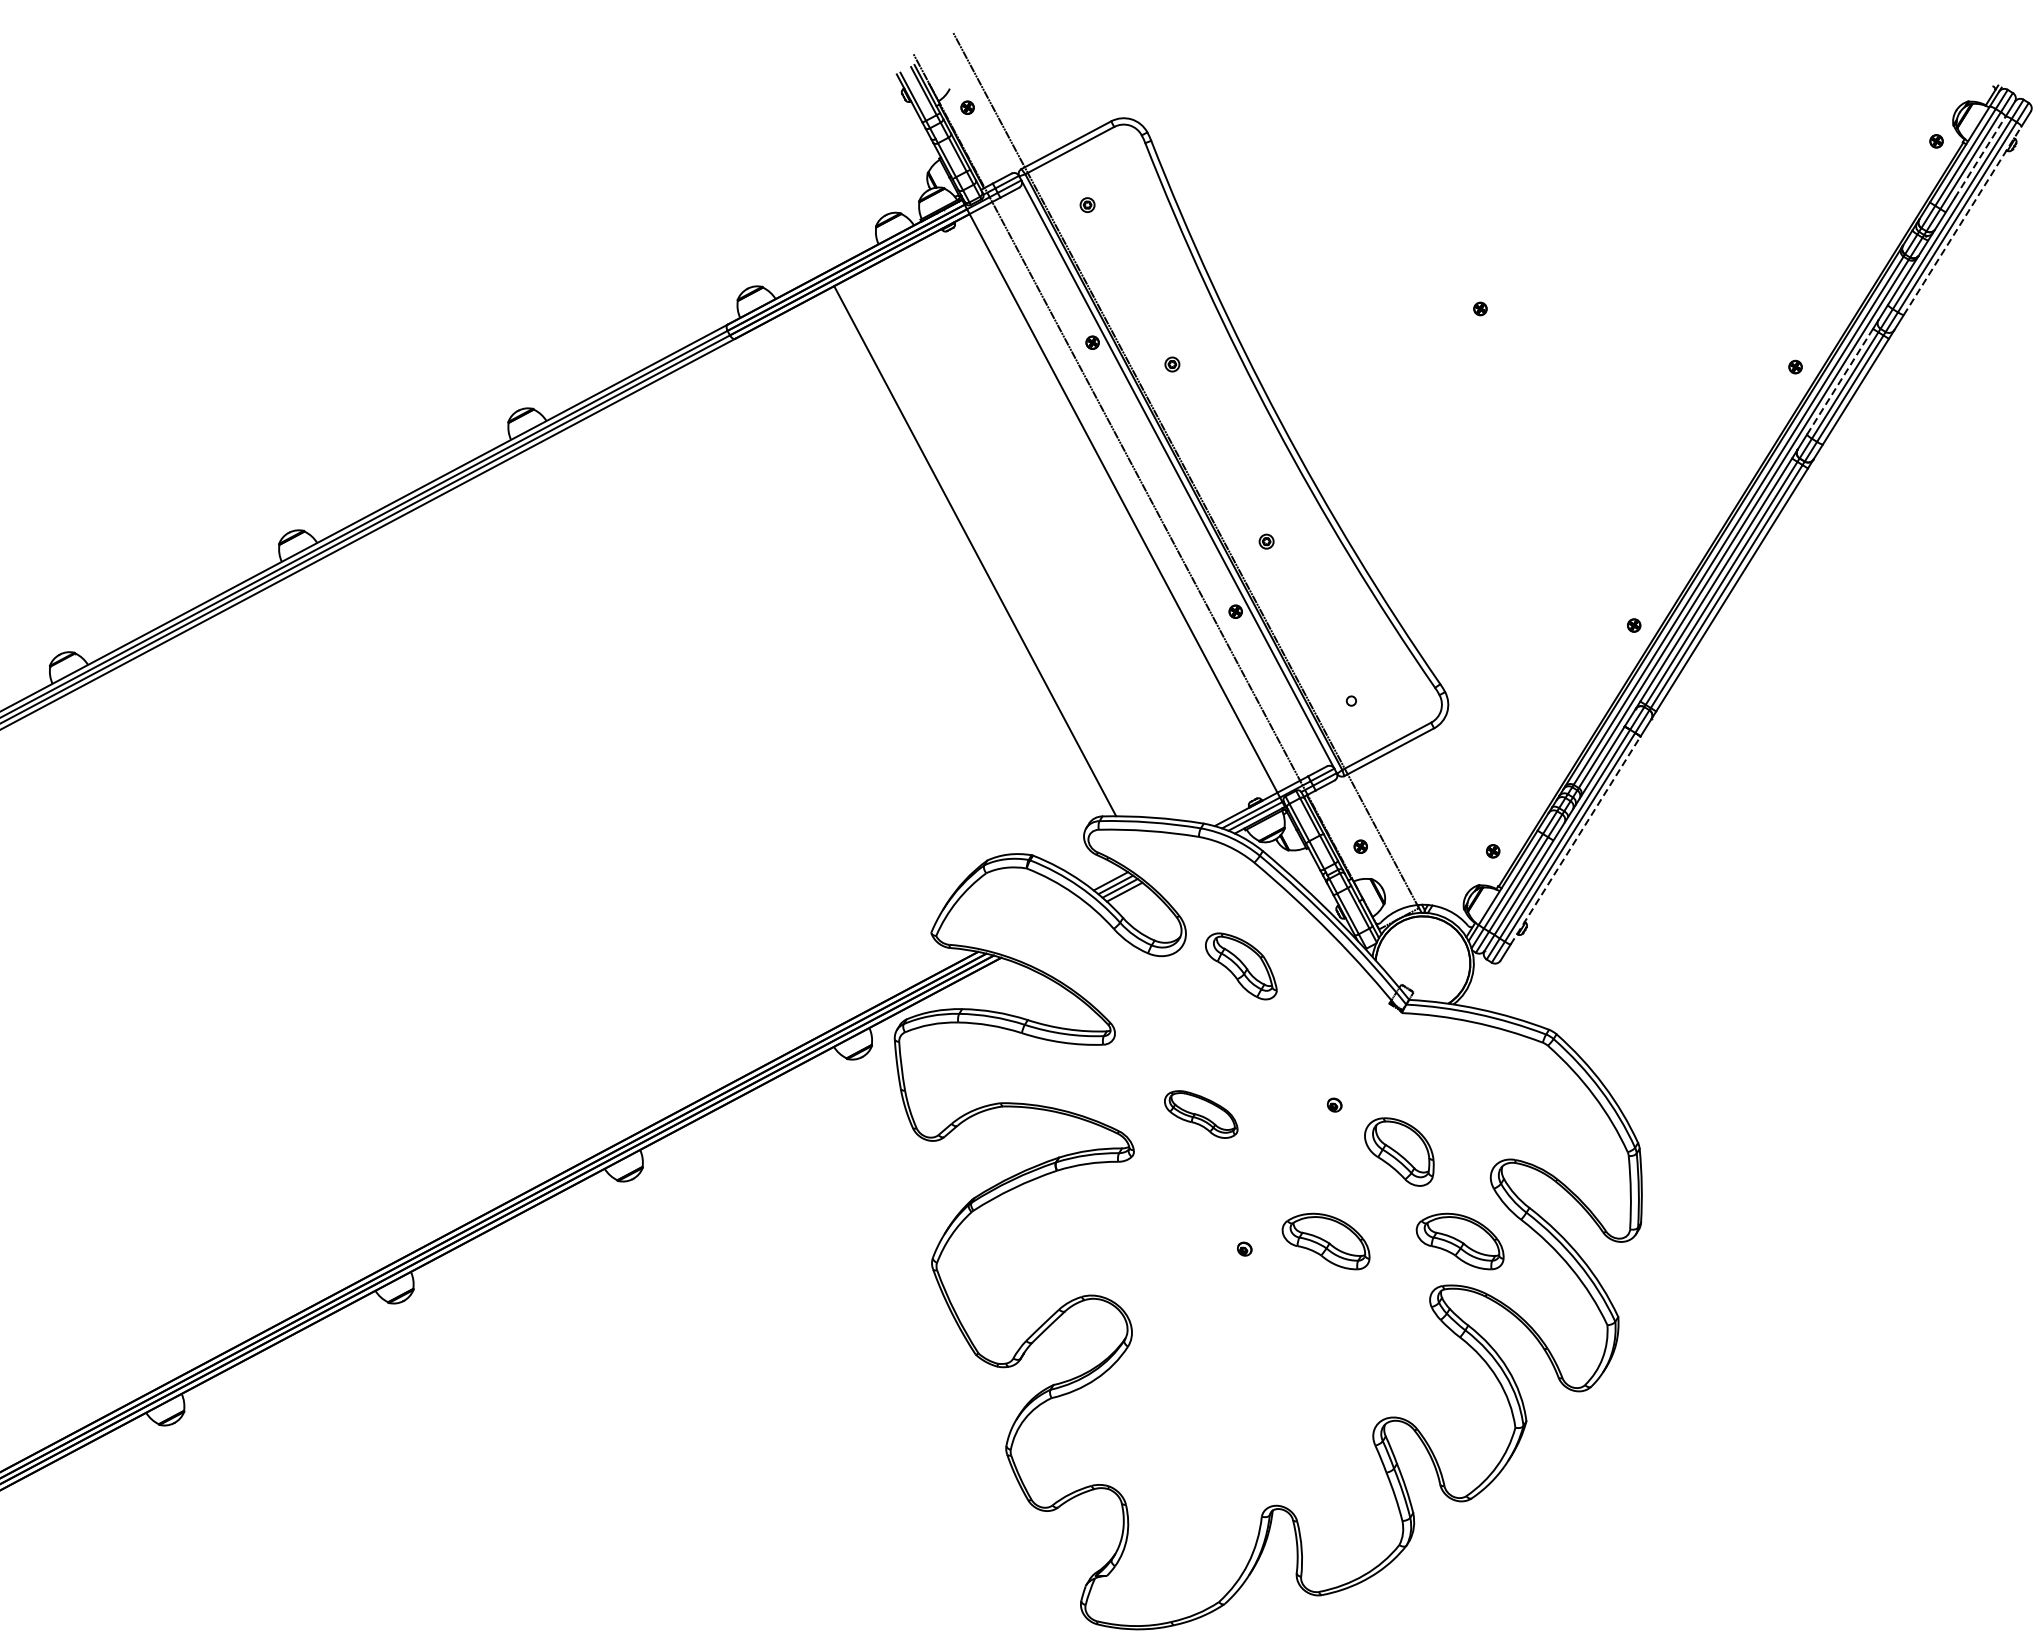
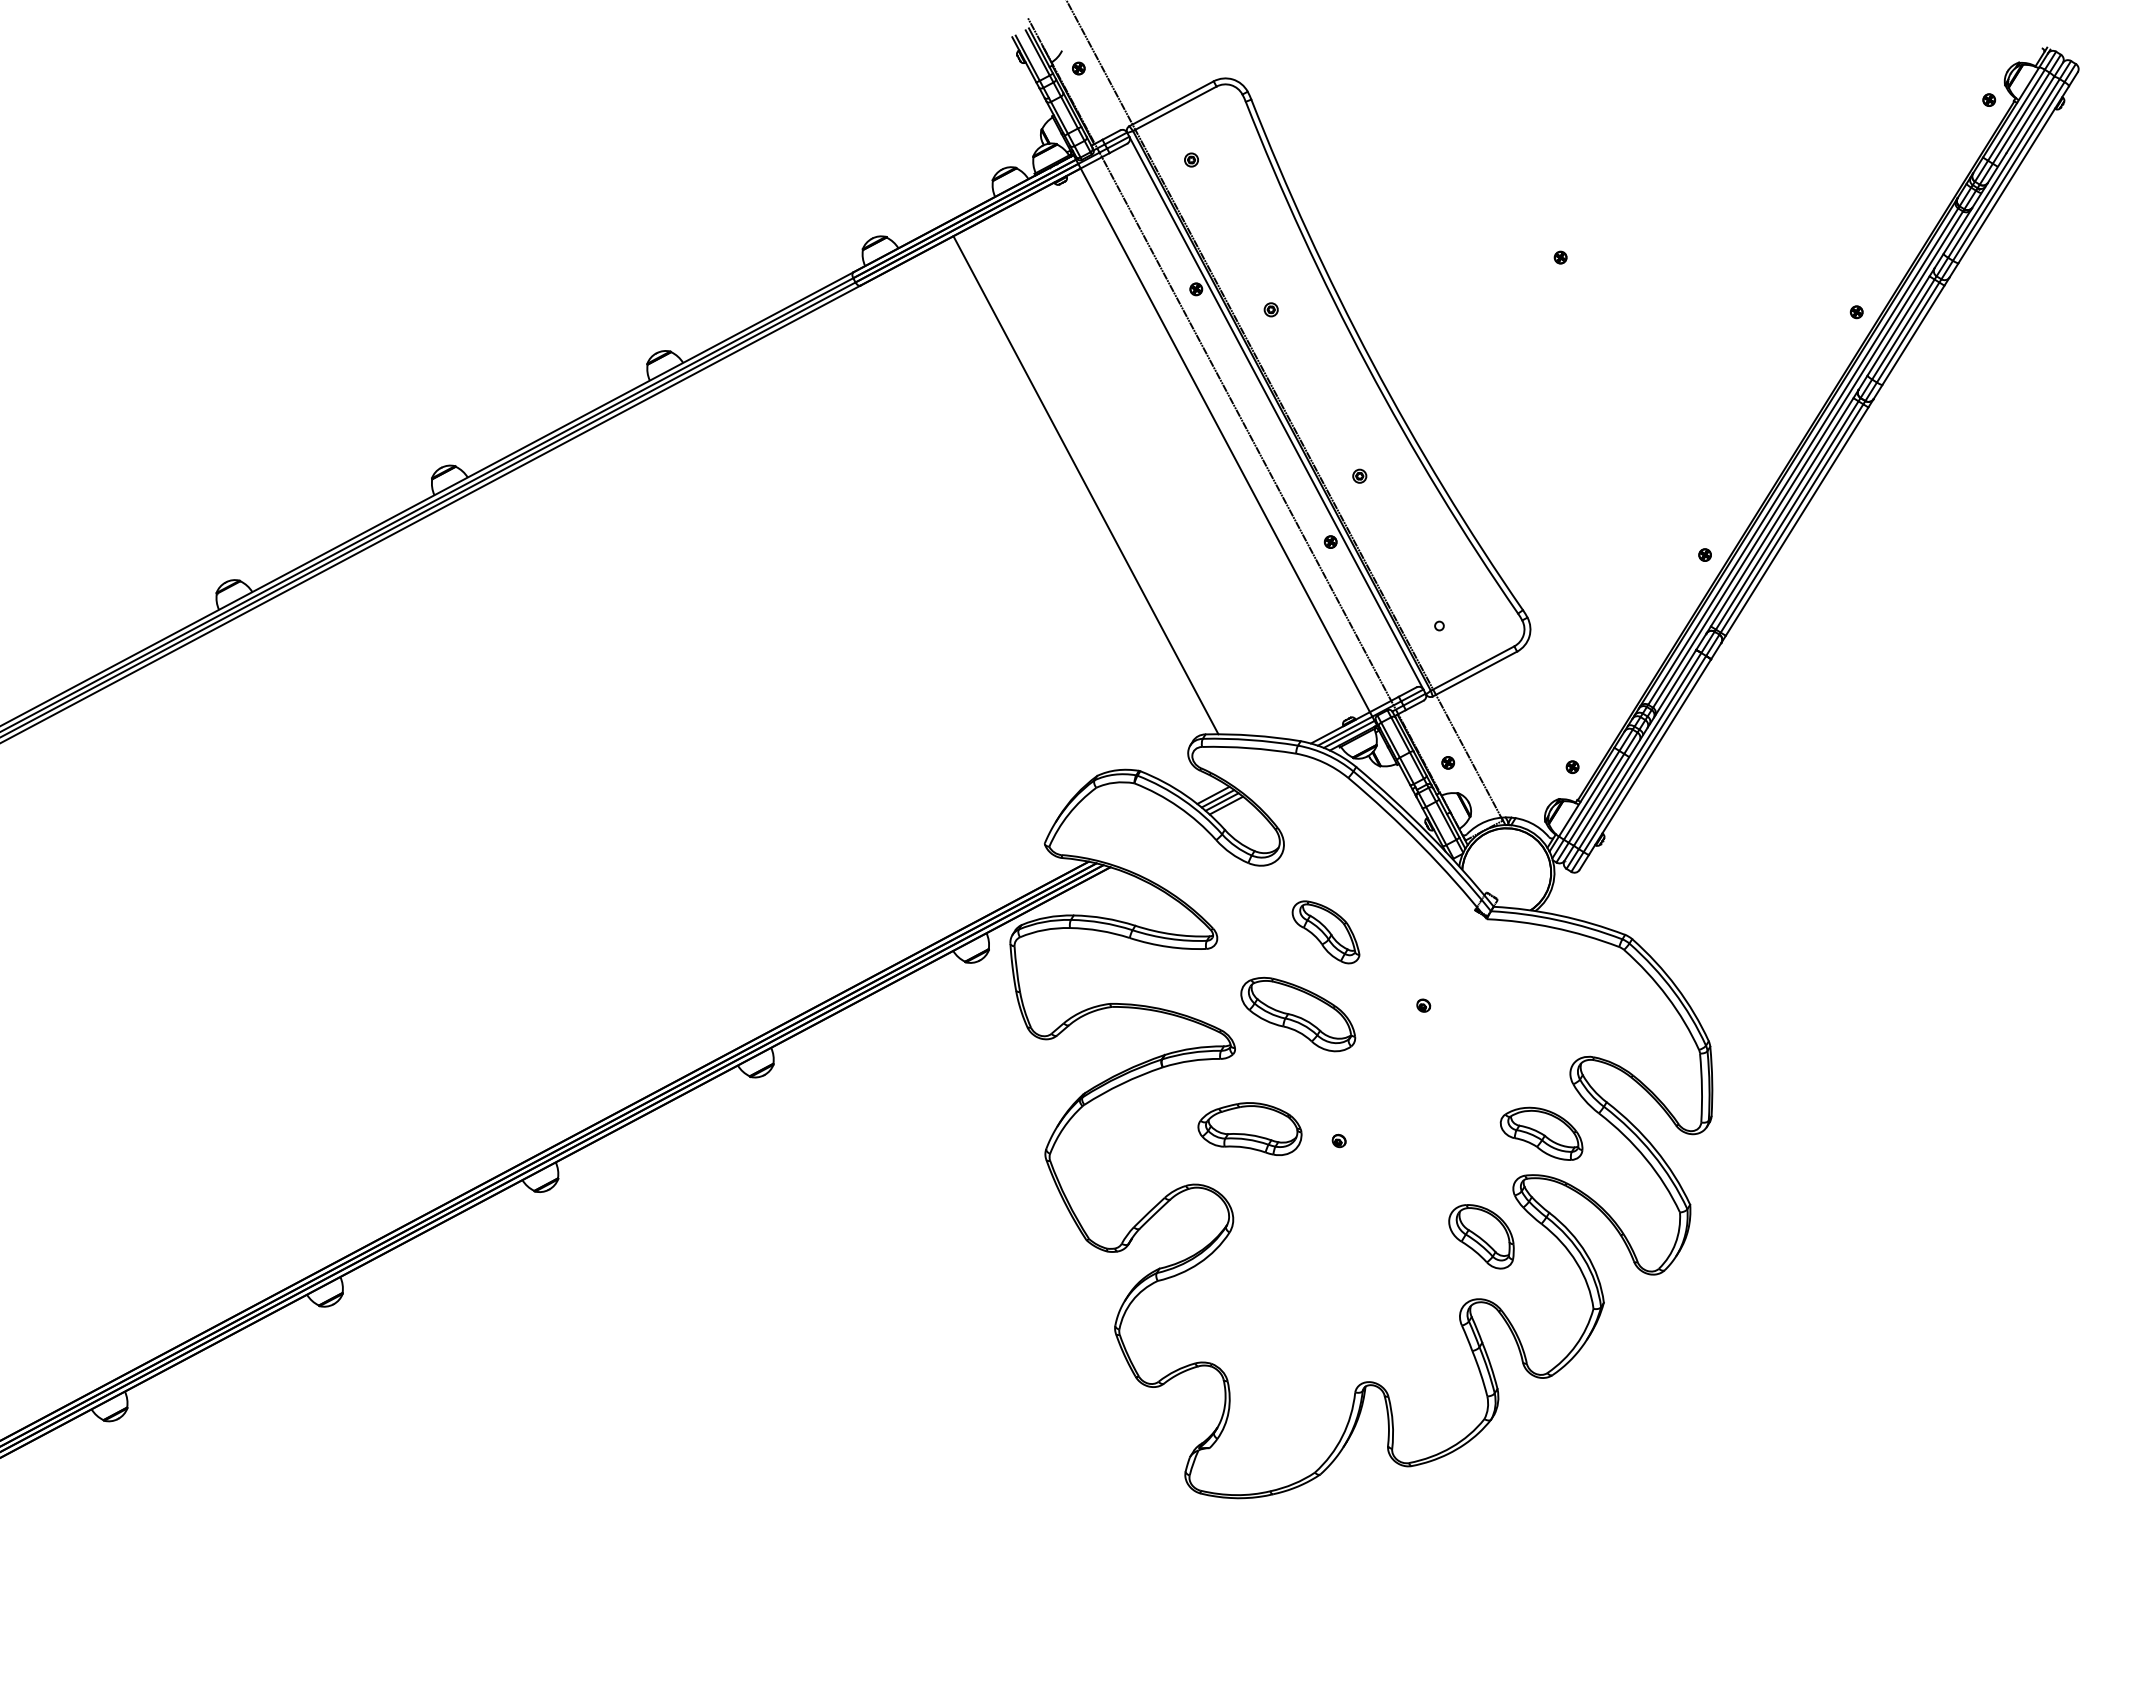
line: (1980, 157) -> (2030, 115), dashed -> solid
line: (1962, 220) -> (2013, 174), dashed -> solid
line: (1840, 382) -> (1898, 326), dashed -> solid
line: (1576, 839) -> (1650, 756), dashed -> solid
part: (1240, 966) -> (1325, 932), moved
part: (1201, 1114) -> (1298, 1014), size x1.67
part: (1399, 1151) -> (1481, 1236), moved
part: (1149, 1235) -> (1249, 1128), added
part: (1325, 1241) -> (1415, 1133), removed

